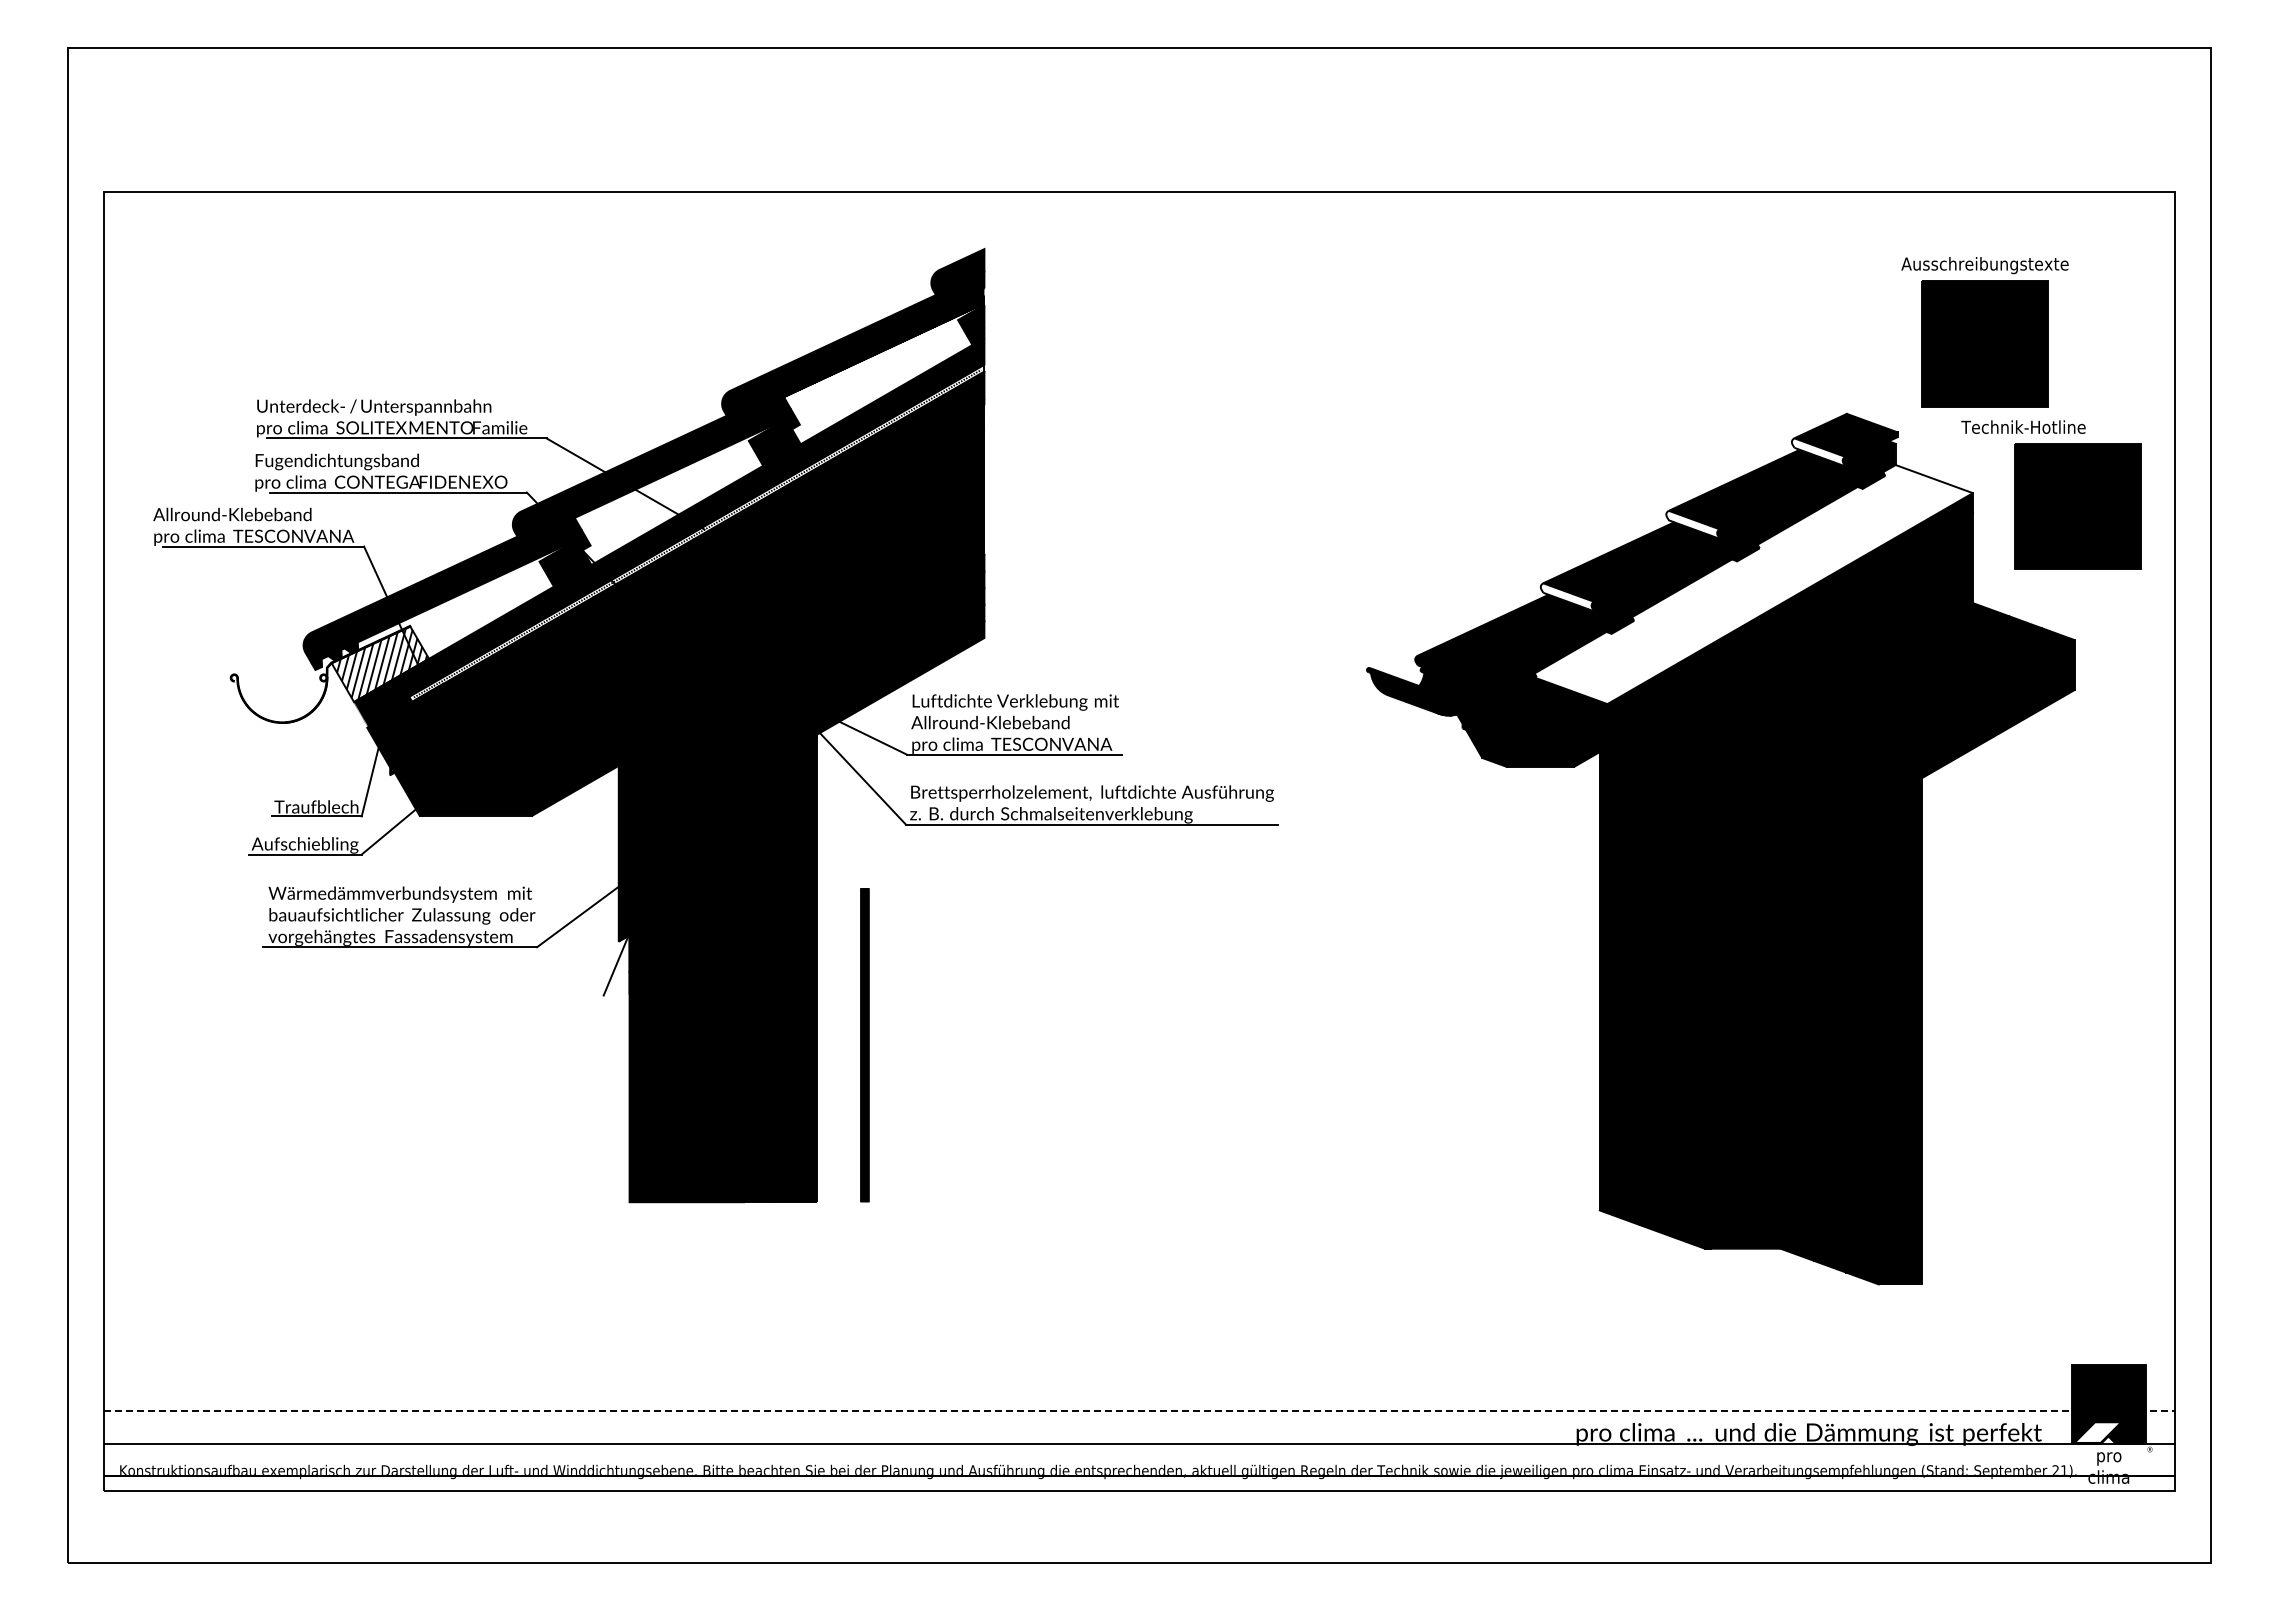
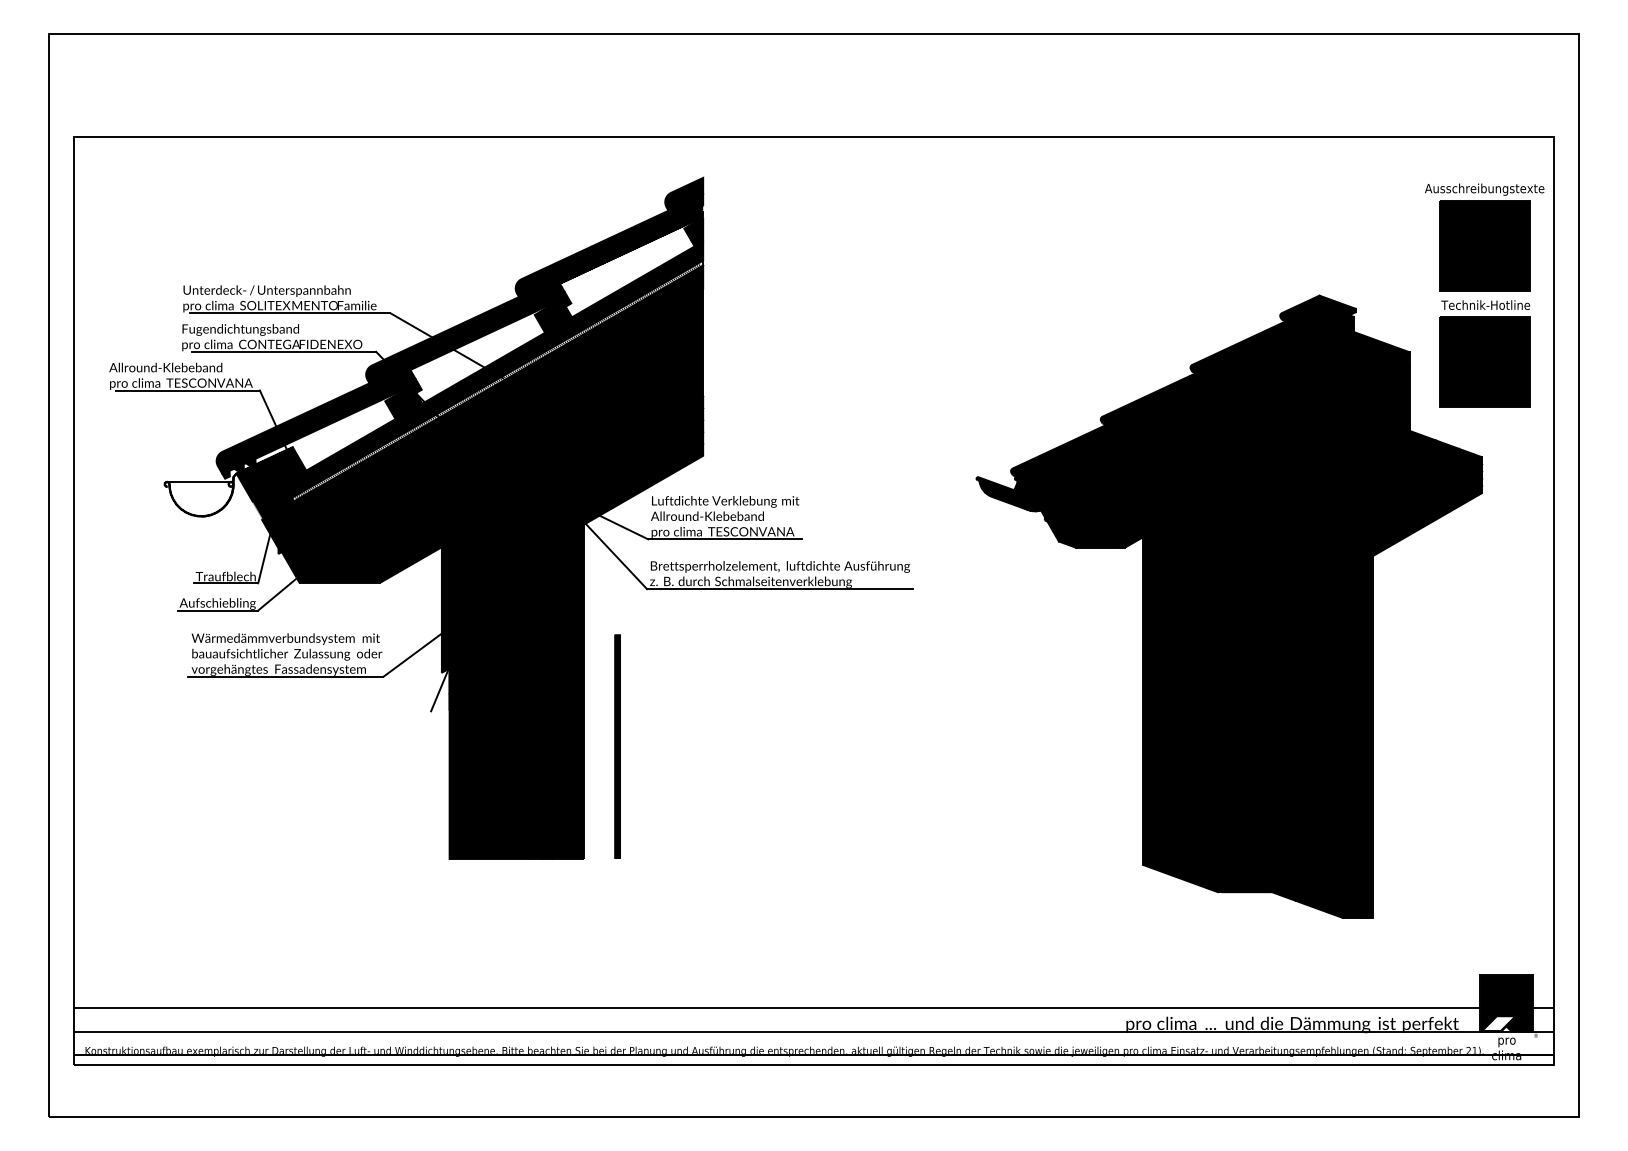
part: (1984, 332) -> (1484, 237), moved
text: (2023, 426) -> (1485, 304), moved
fill: (1818, 452) -> (1299, 323), added
fill: (1692, 524) -> (1209, 374), added
fill: (1753, 584) -> (1252, 417), added
fill: (1567, 597) -> (1119, 426), added
fill: (380, 664) -> (271, 474), added
line: (278, 674) -> (198, 481), added
line: (1139, 1411) -> (814, 1008), dashed -> solid

